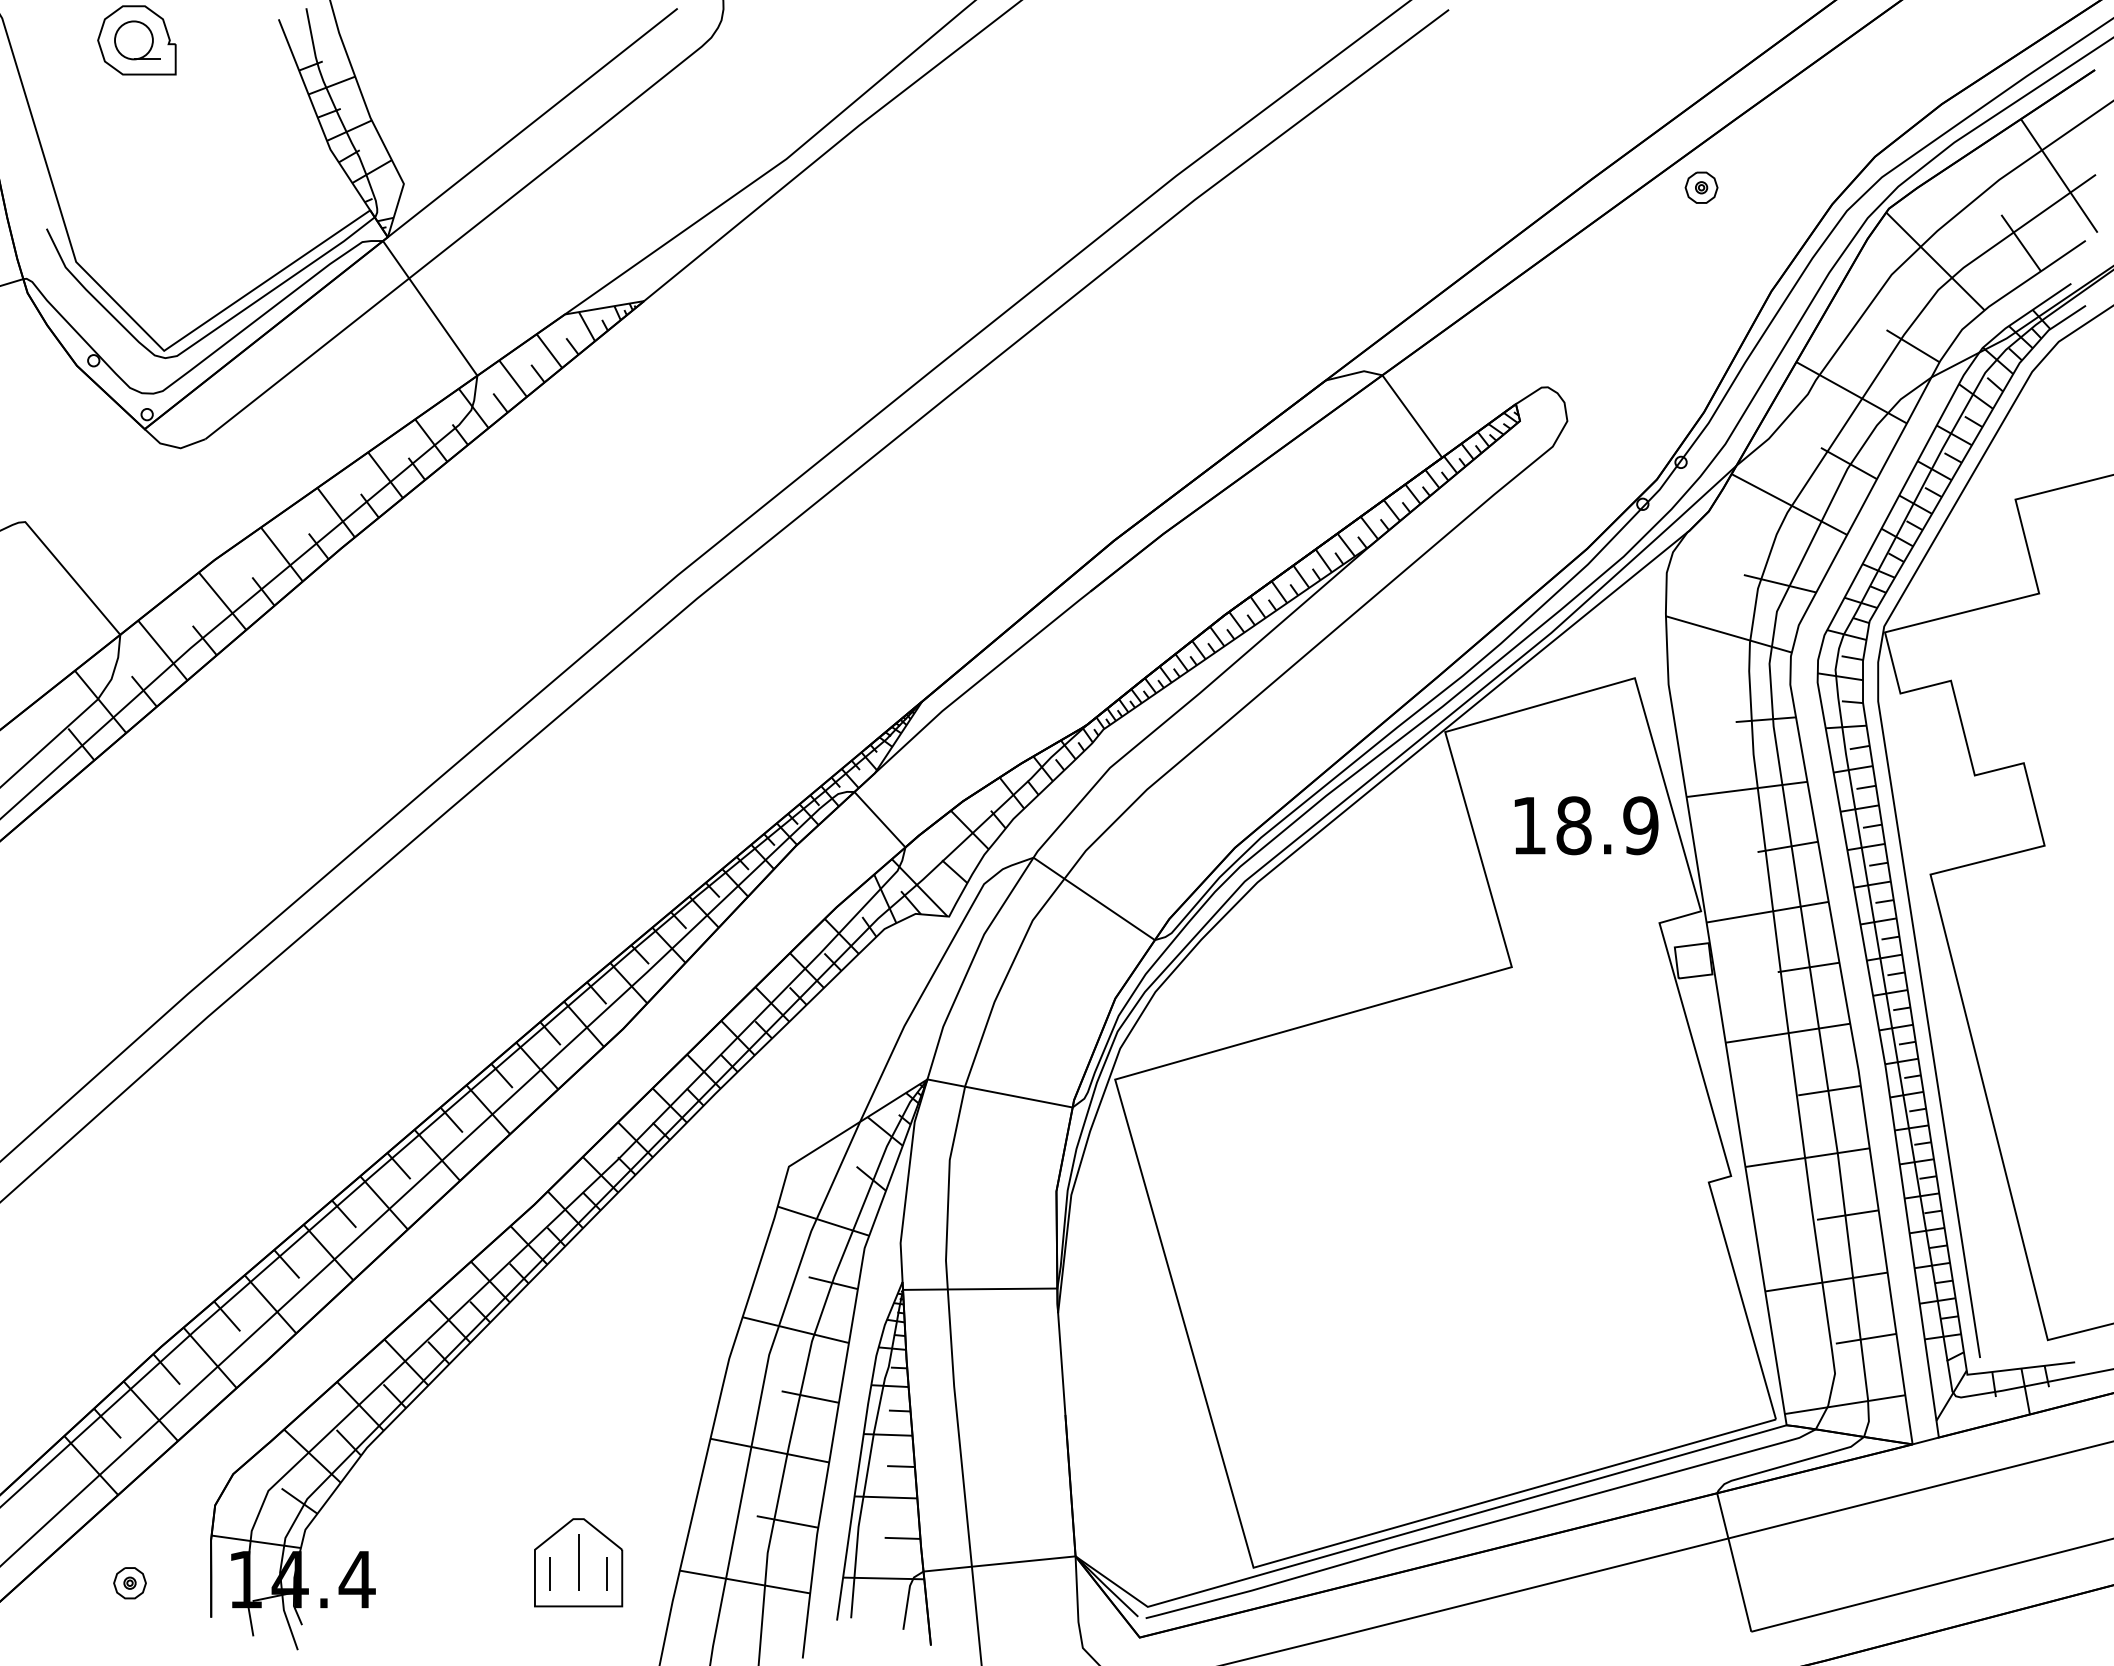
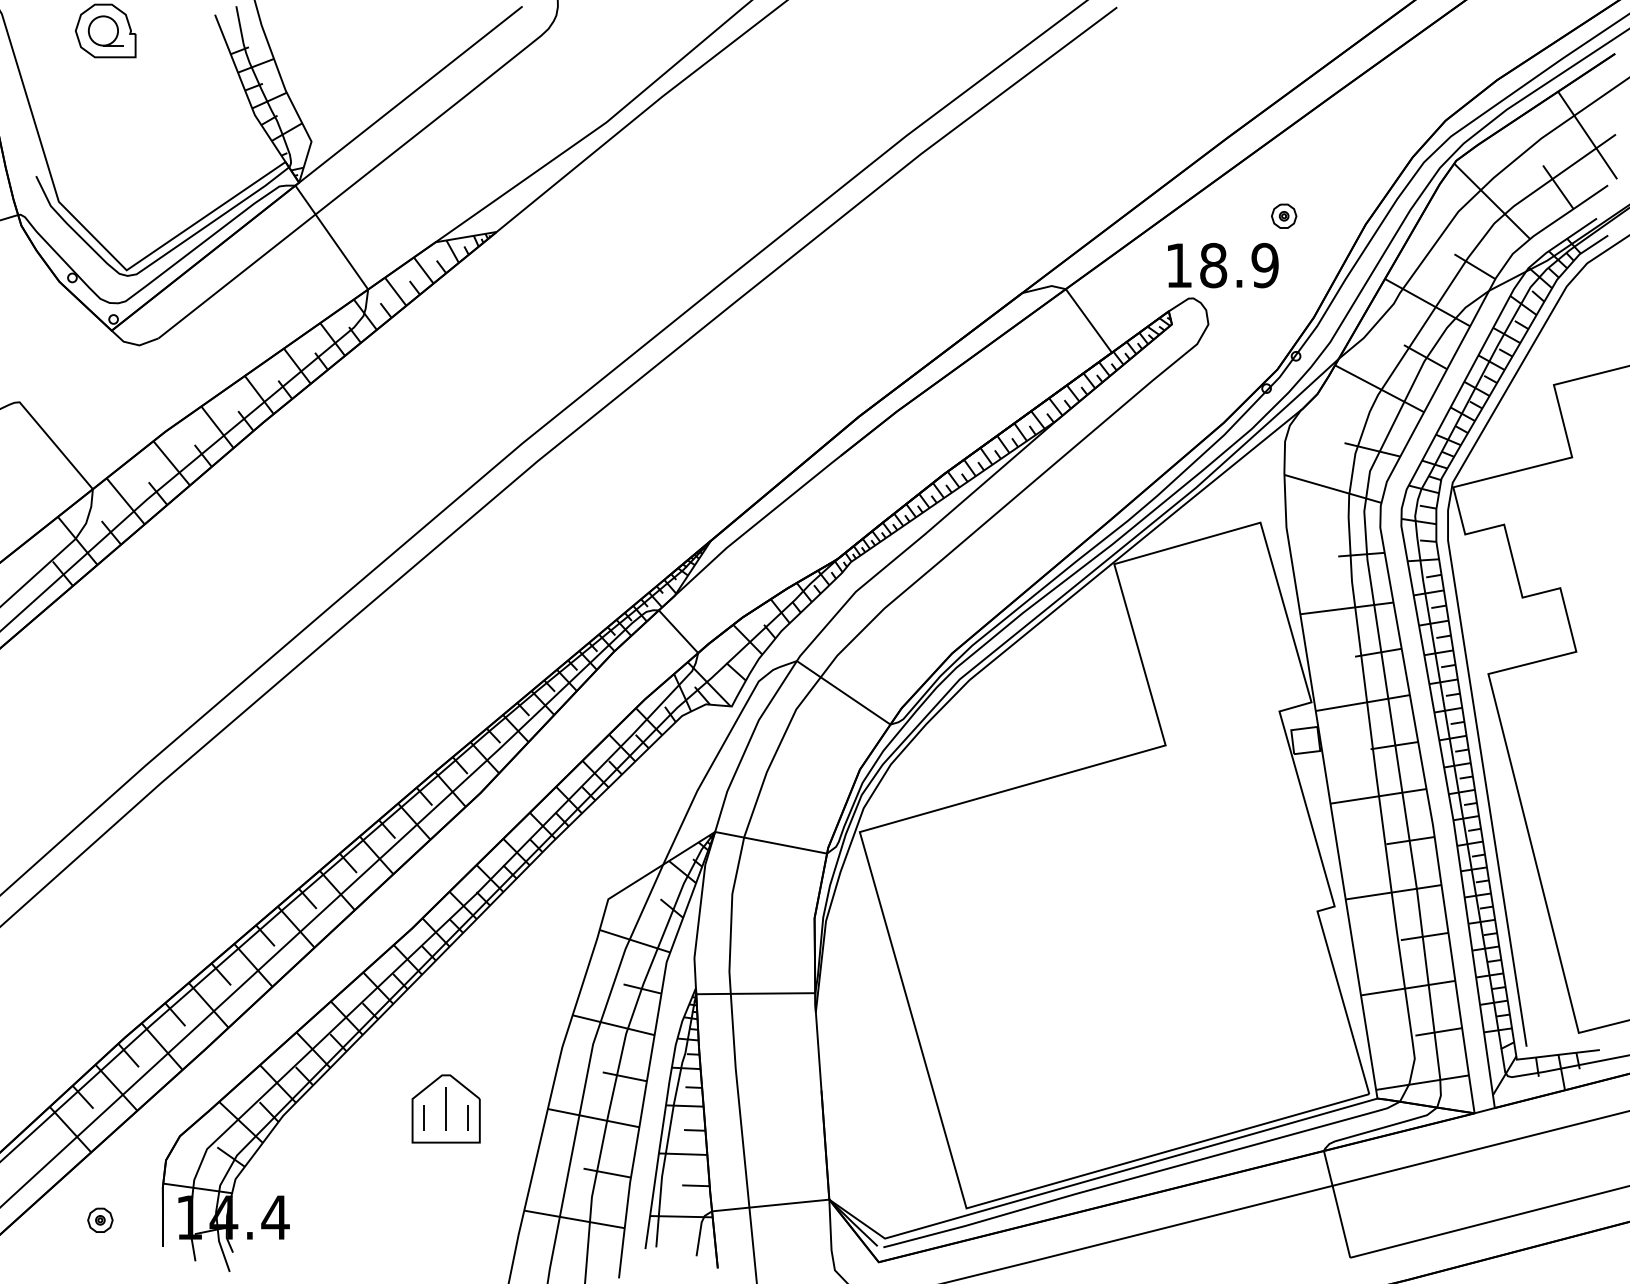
part: (1701, 187) -> (1284, 216), moved
text: (1586, 825) -> (1223, 265), moved
part: (578, 1562) -> (446, 1108), moved

